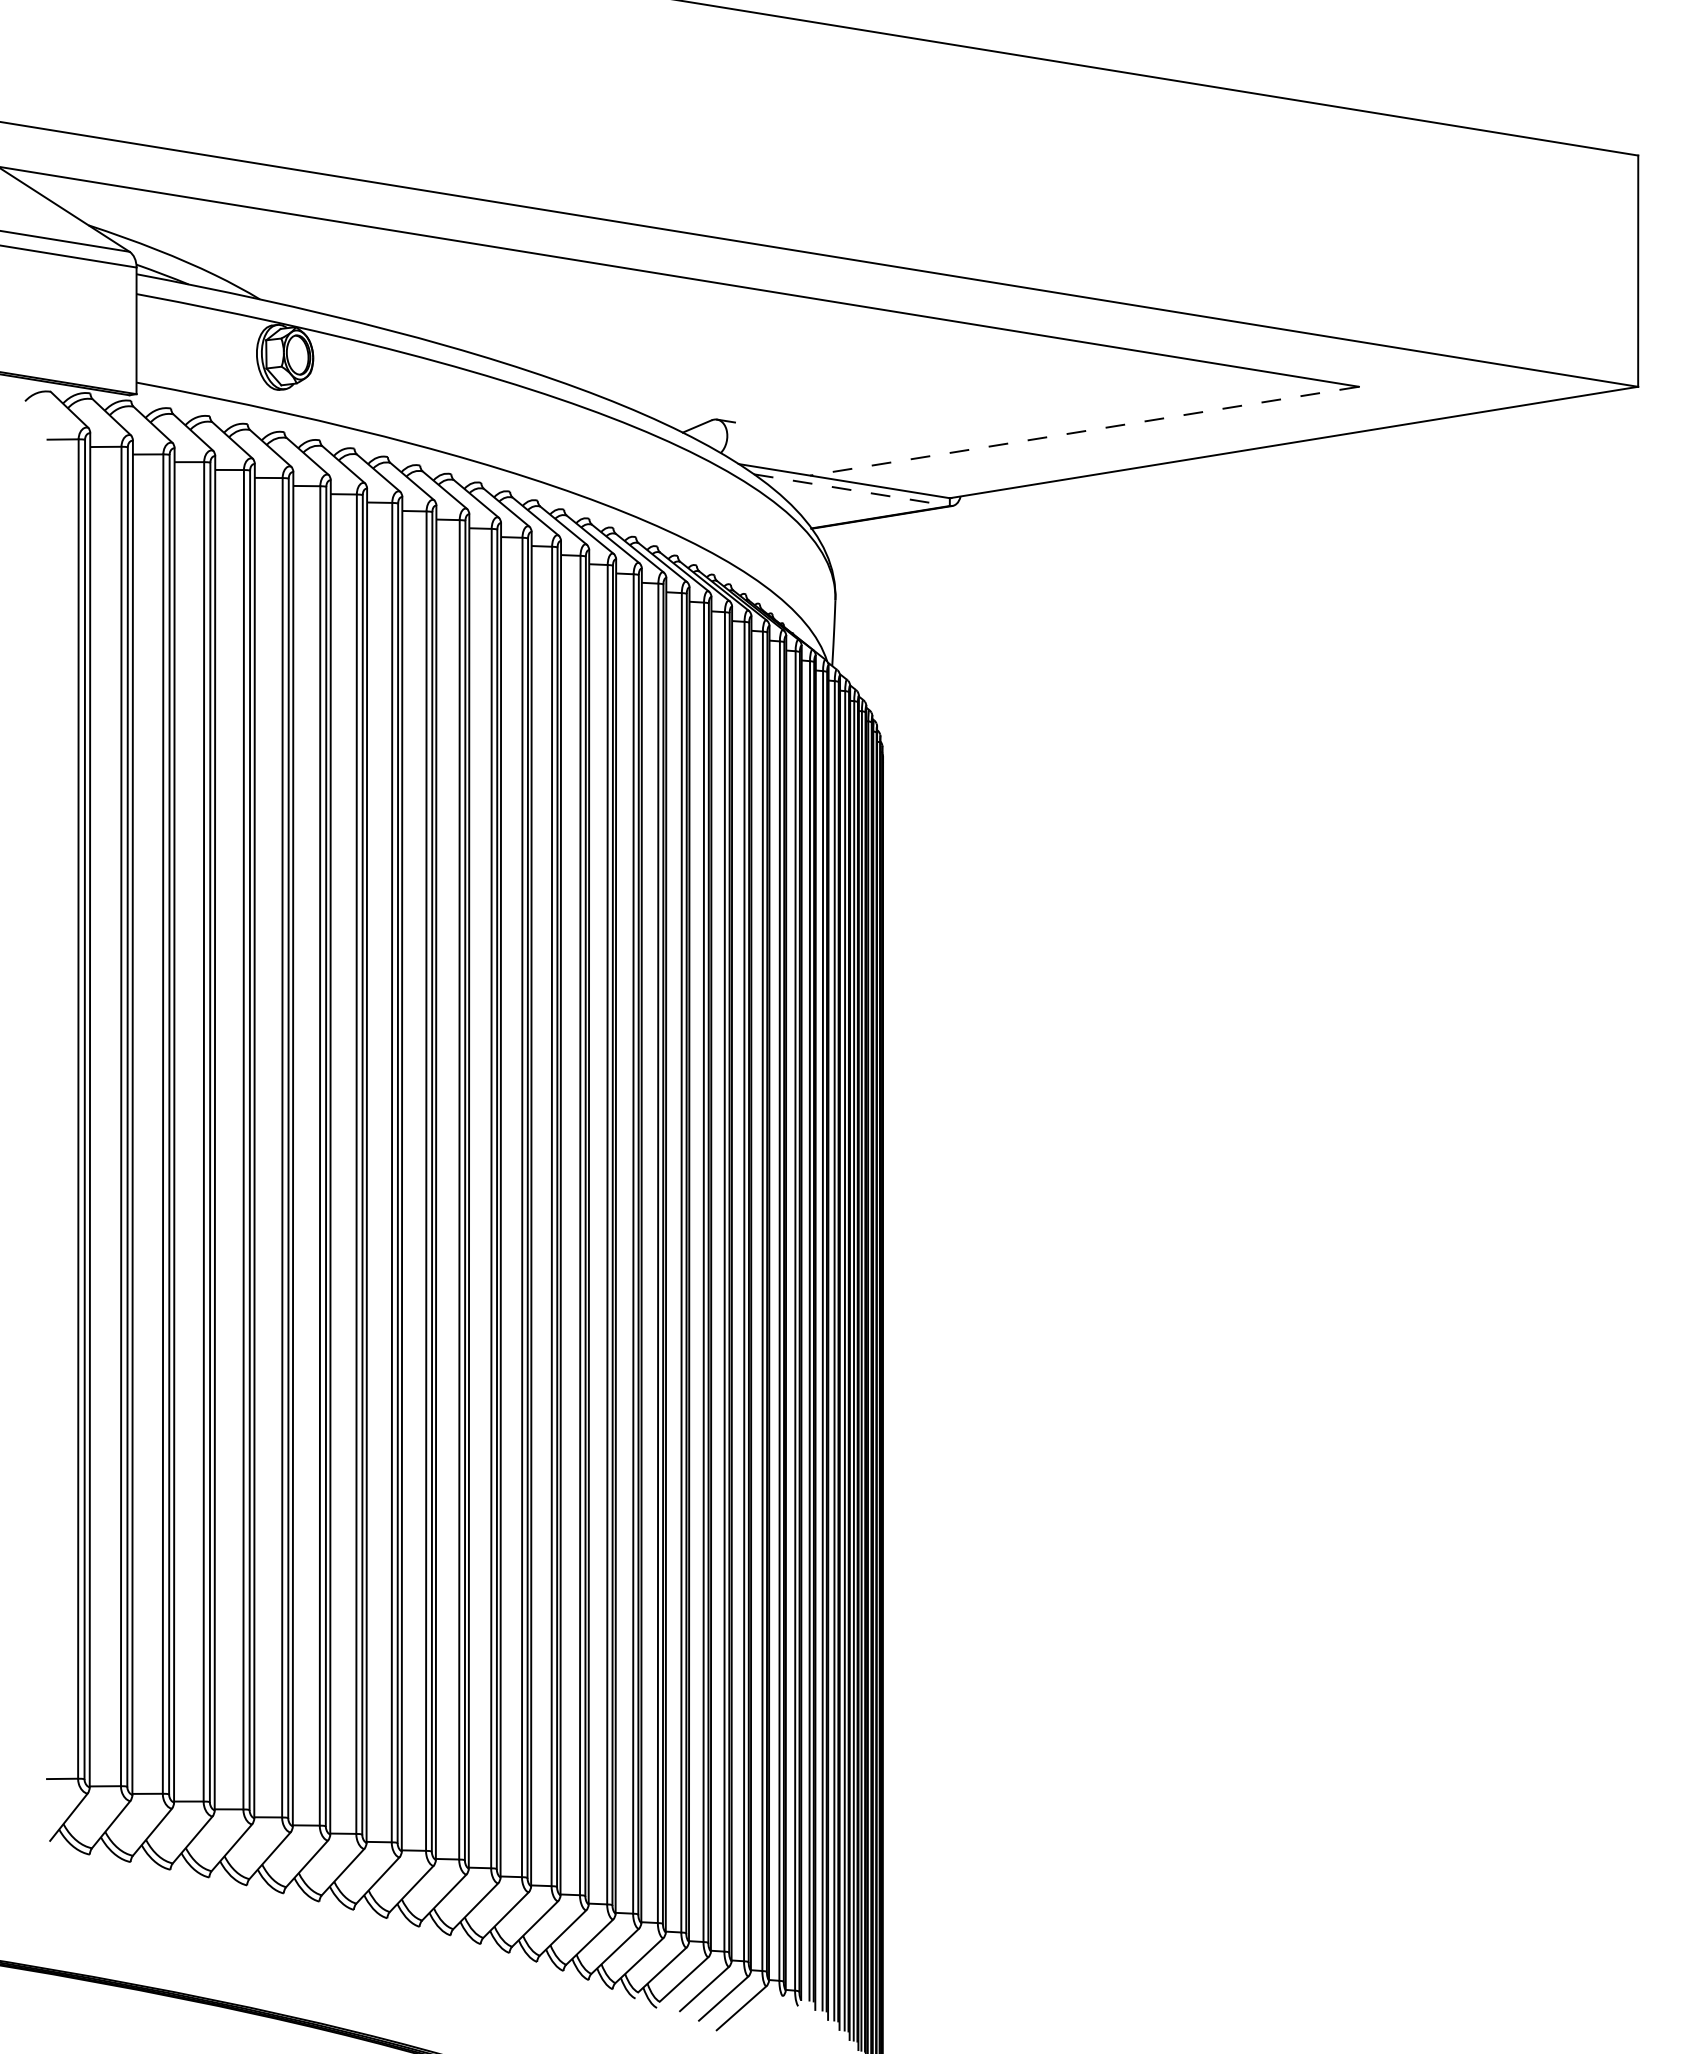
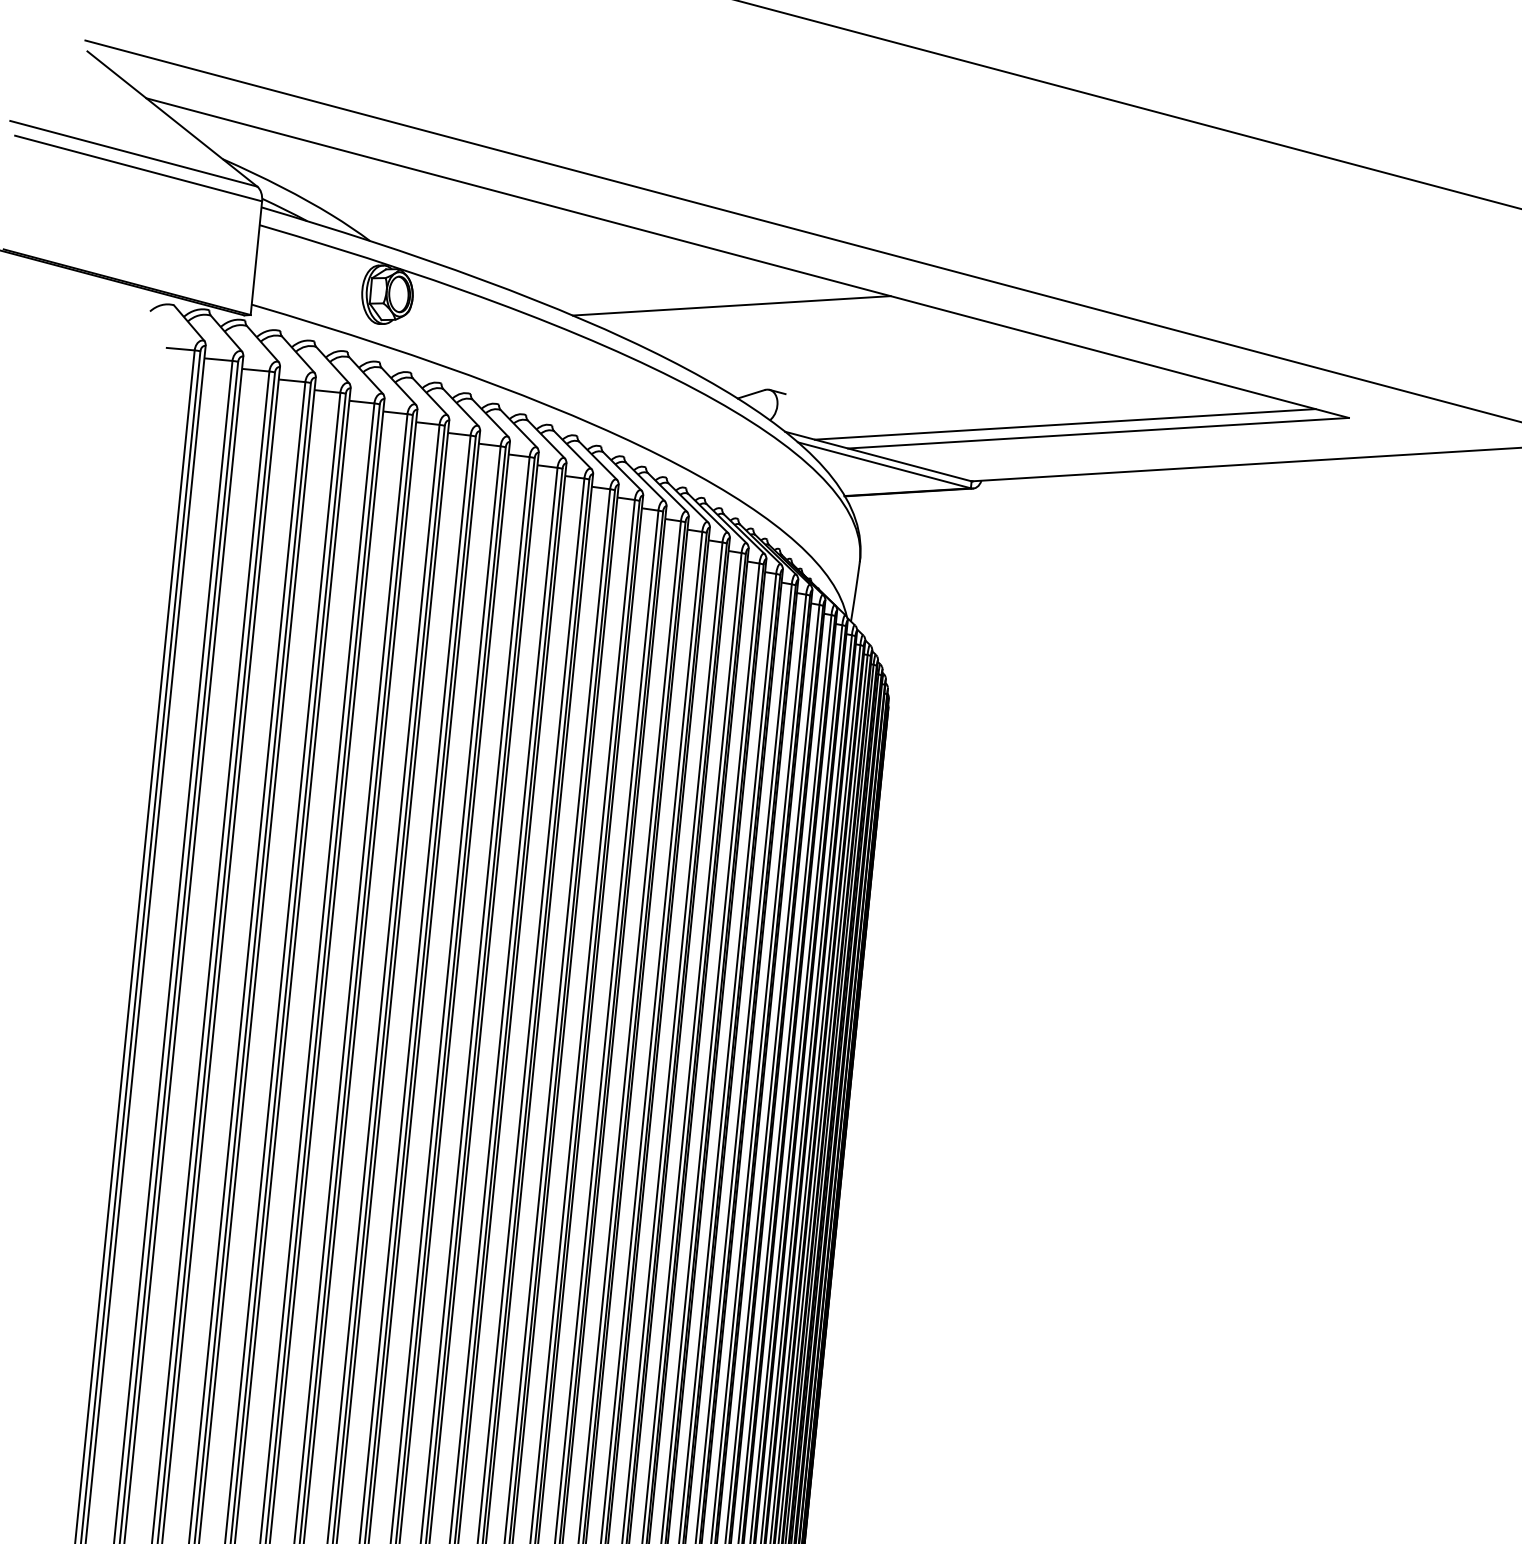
line: (665, 330) -> (731, 305), added
line: (1046, 424) -> (1065, 423), added
line: (1084, 431) -> (1098, 433), dashed -> solid
line: (852, 490) -> (884, 465), dashed -> solid

